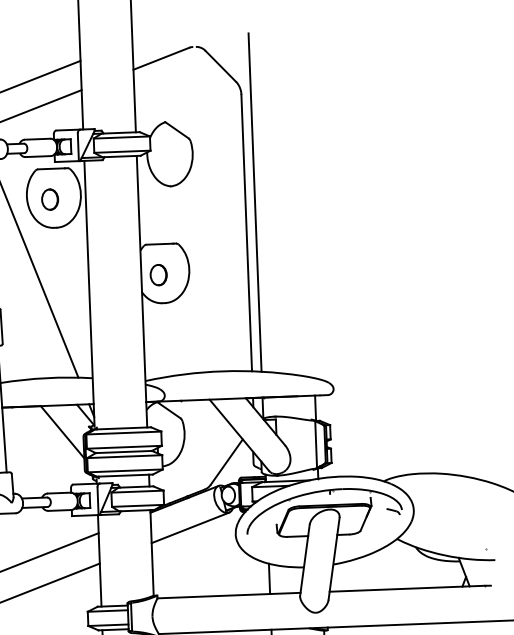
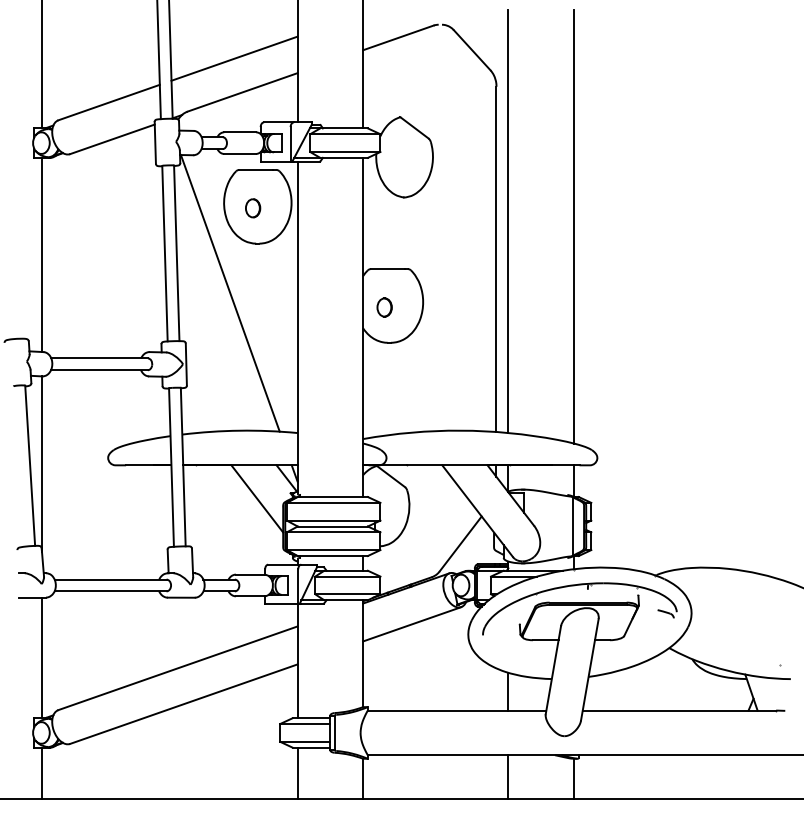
part: (50, 199) -> (253, 208), size x0.71
line: (307, 204) -> (573, 226), added
part: (158, 275) -> (384, 307), size x0.71

